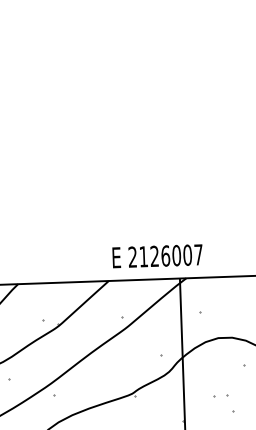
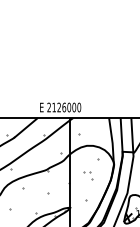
text: (199, 254) -> (79, 107), 2126007 -> 2126000

